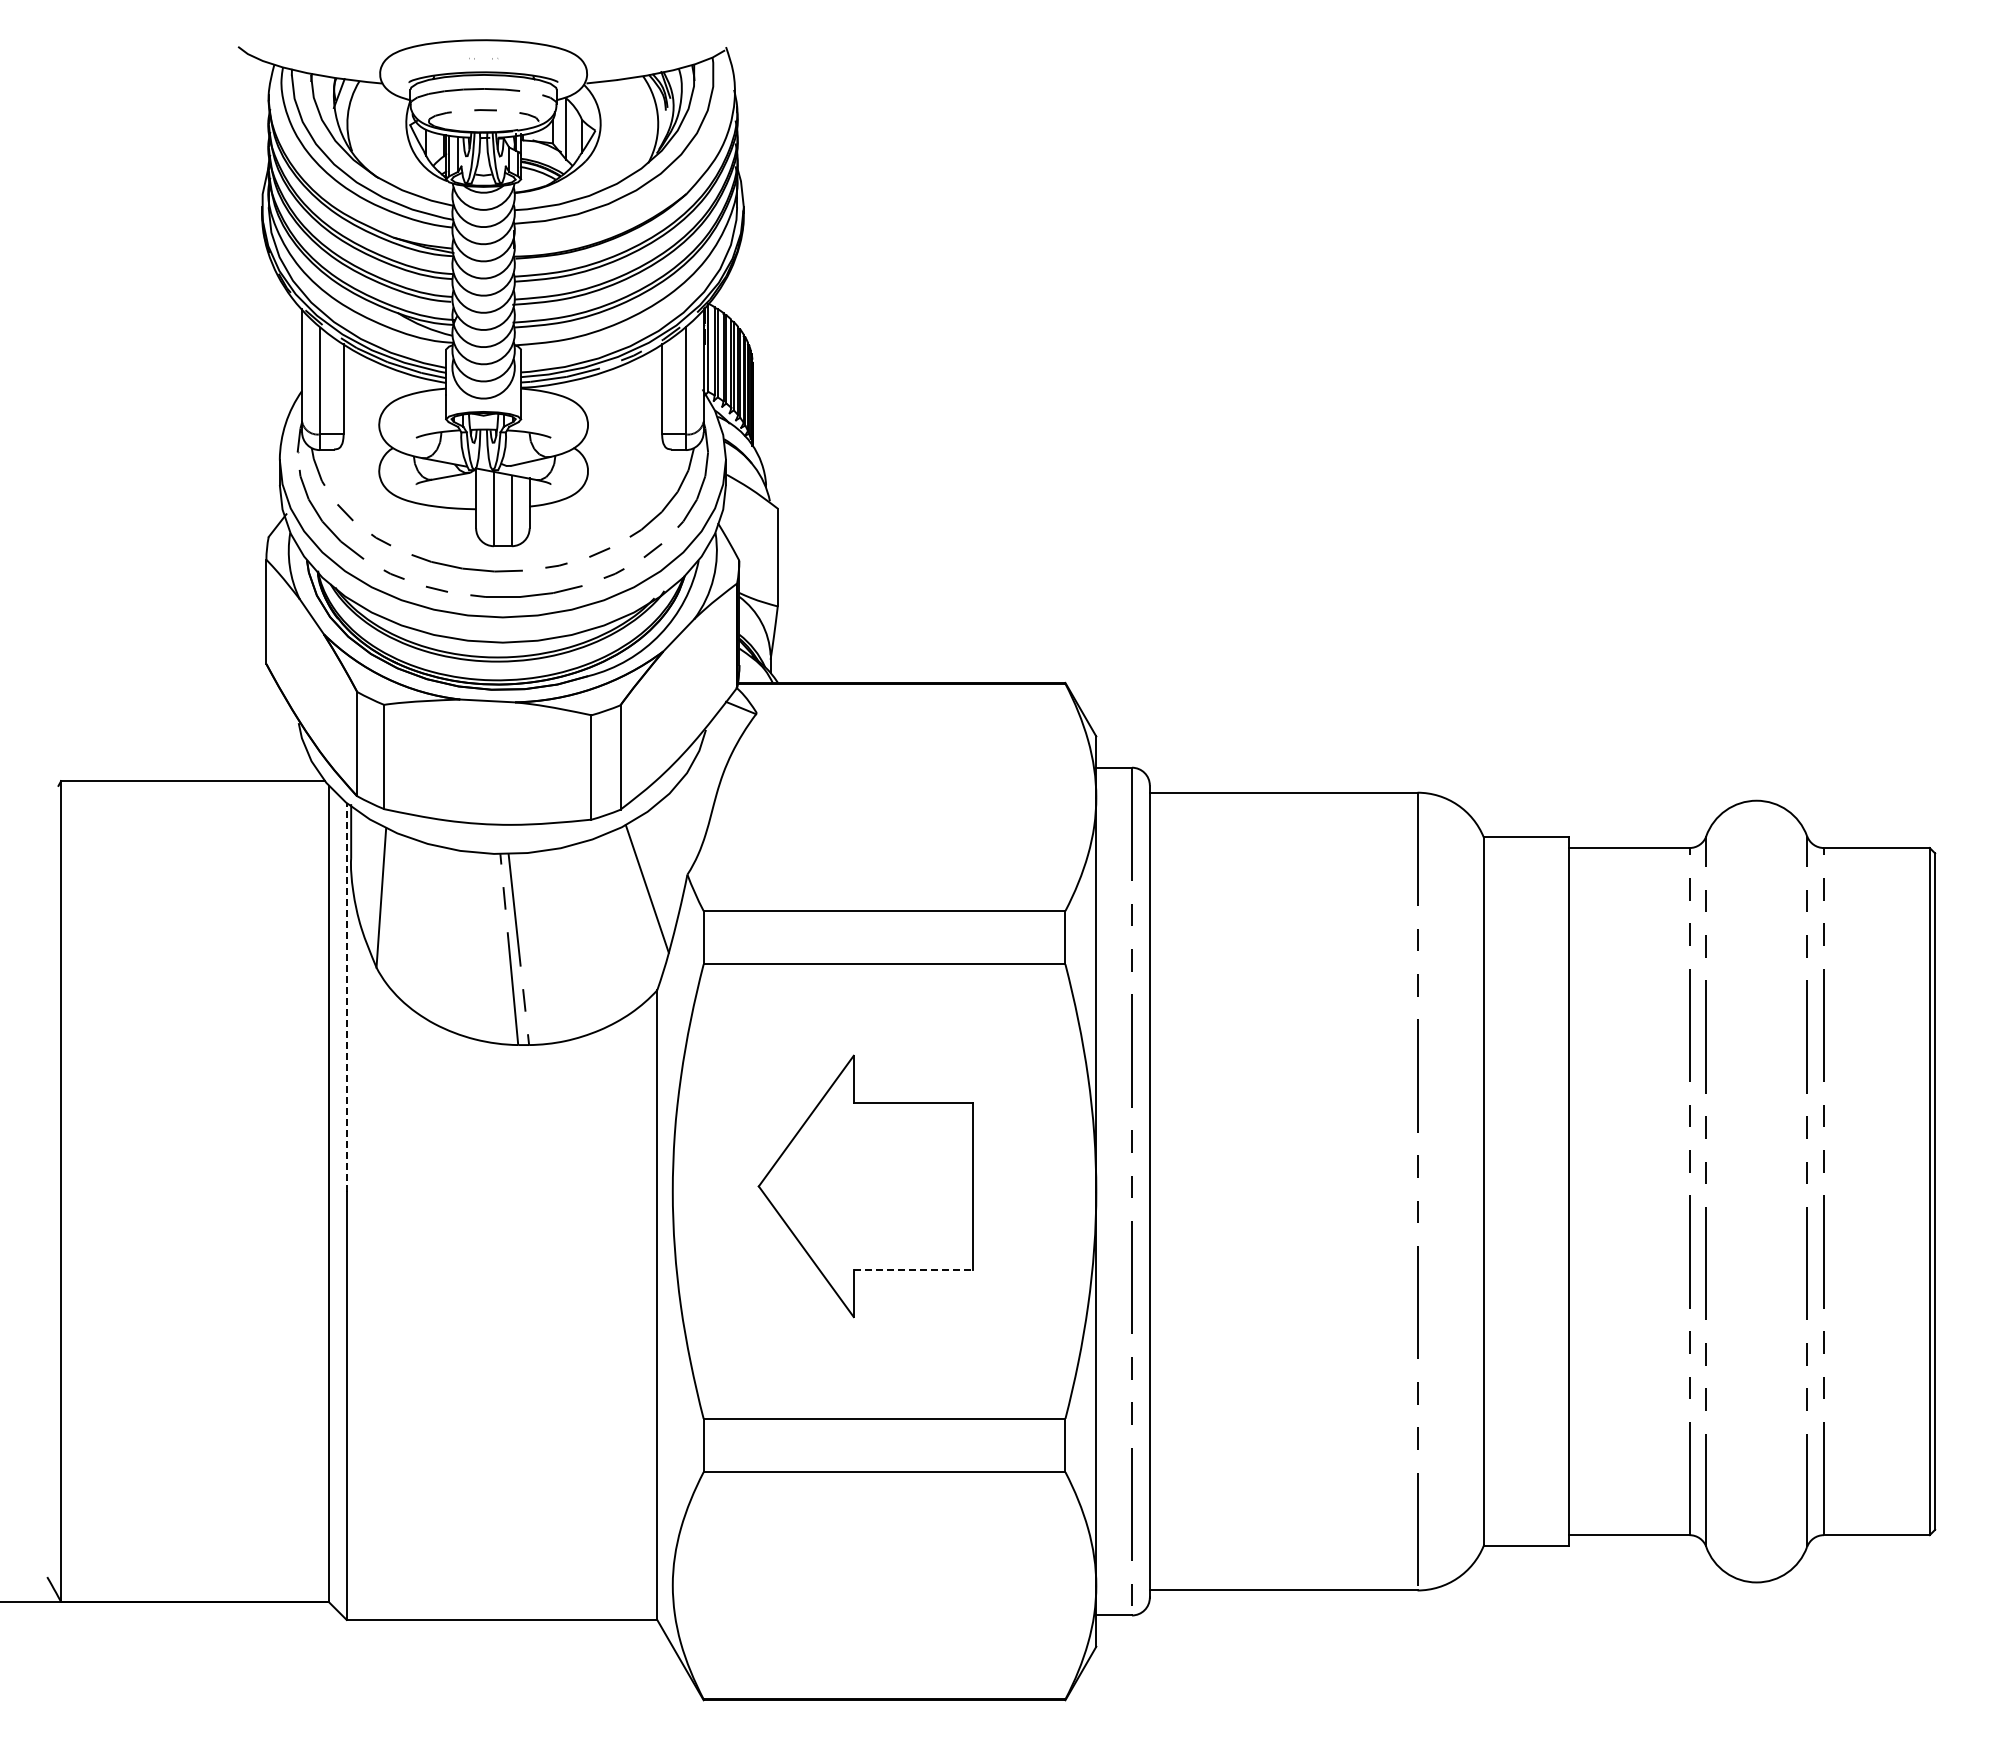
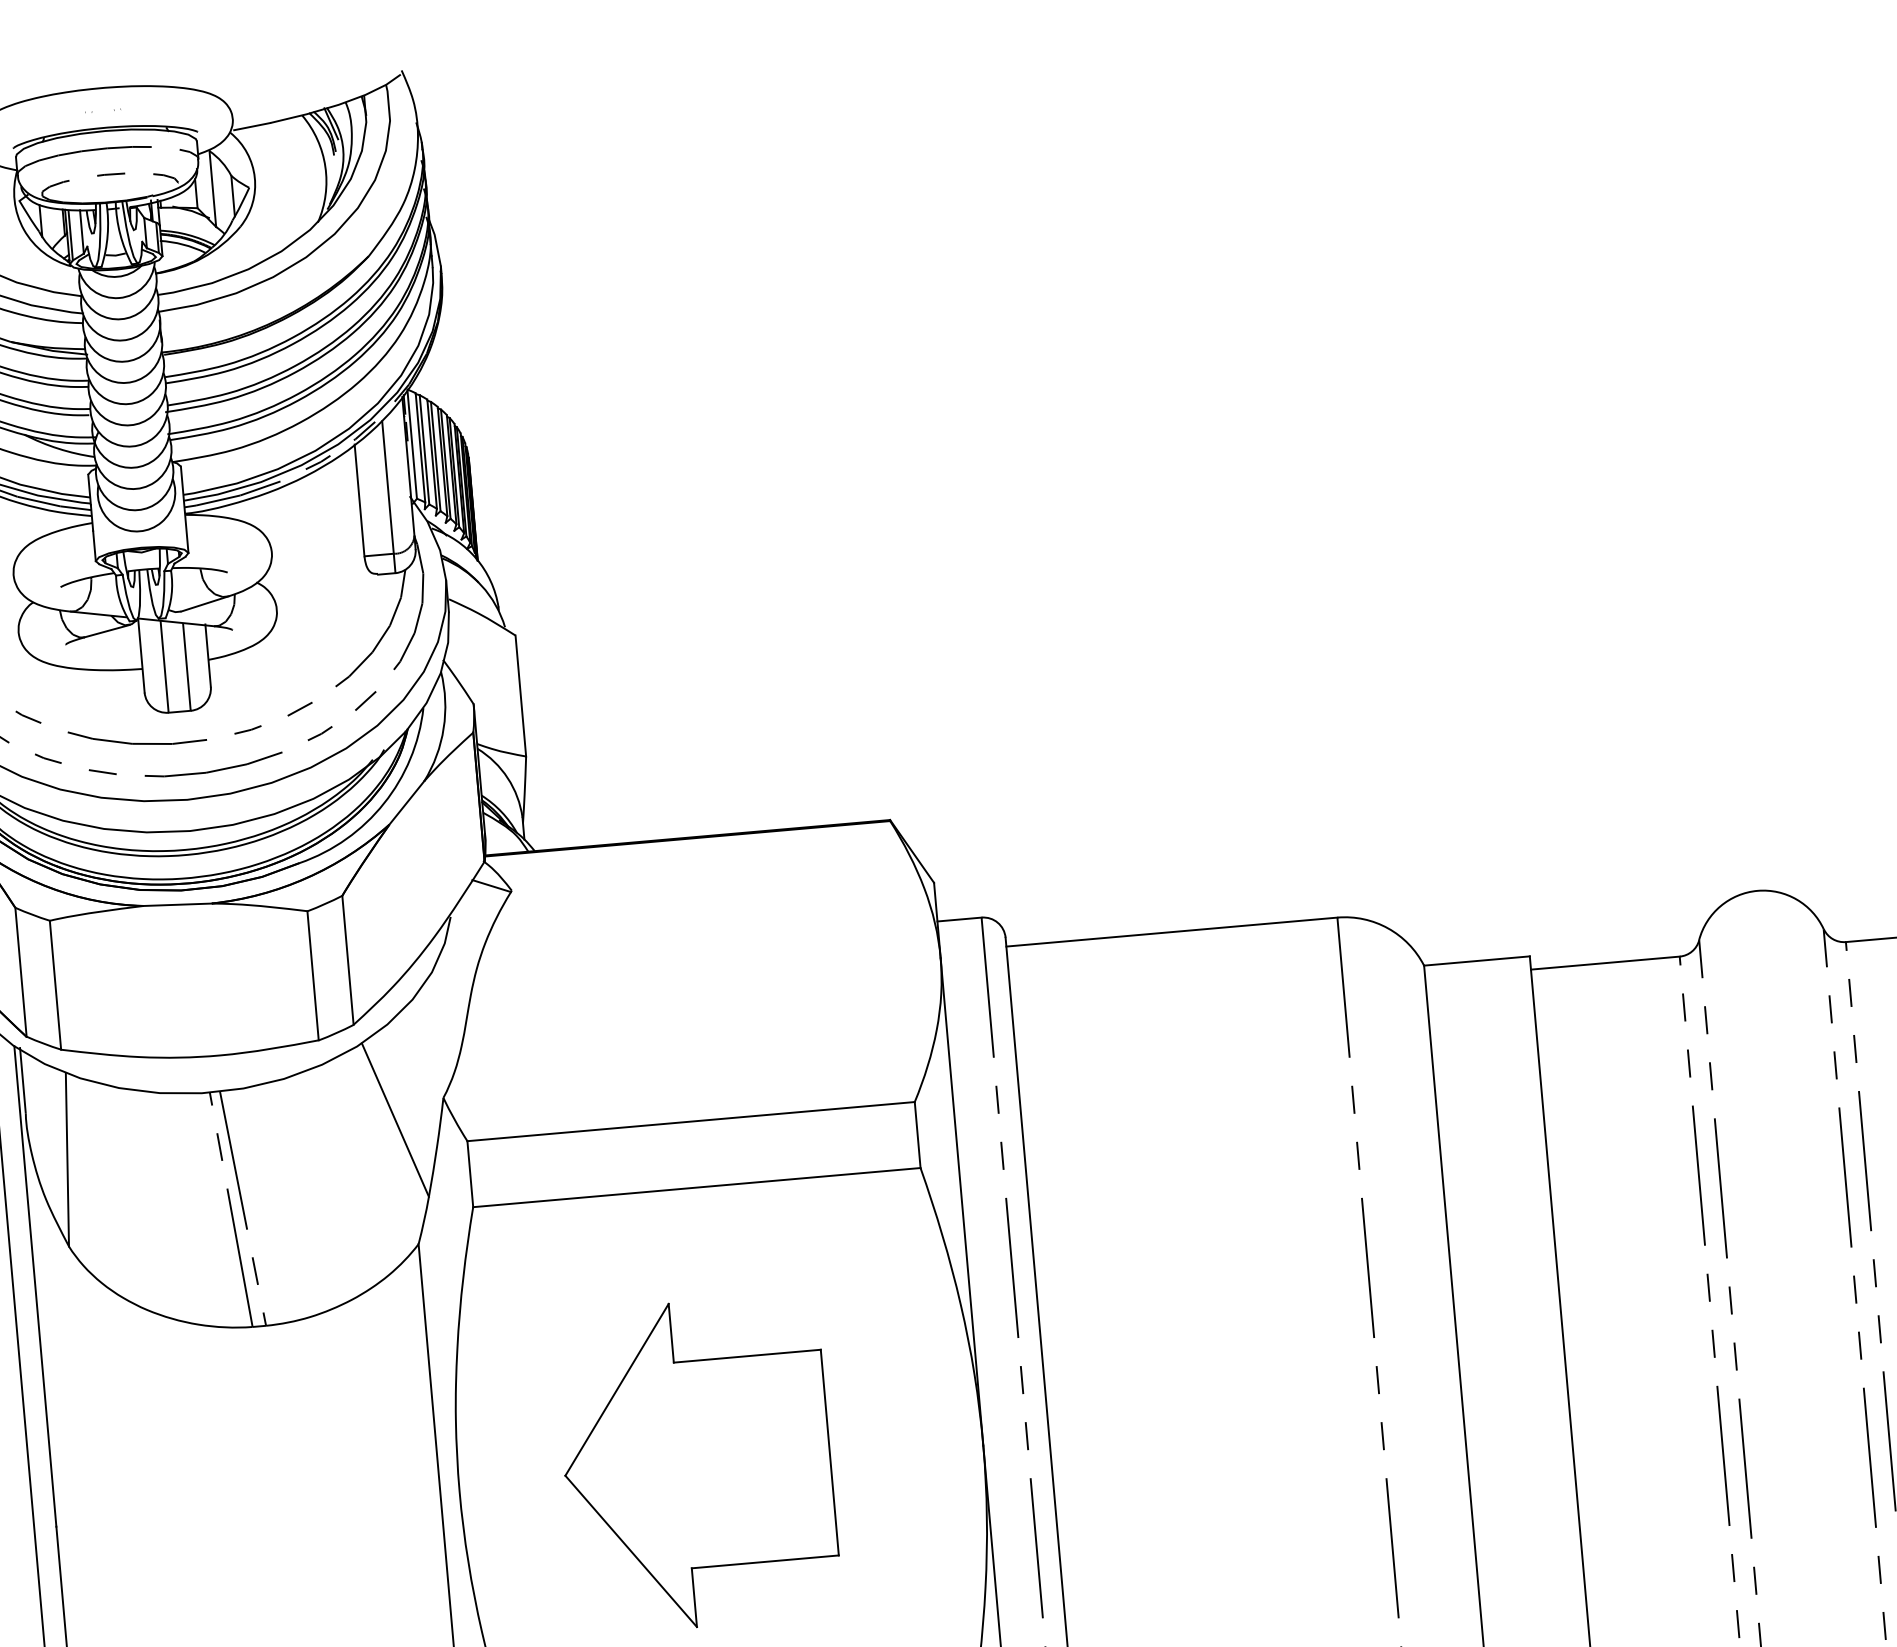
line: (346, 996) -> (34, 1285), dashed -> solid
line: (913, 1269) -> (765, 1561), dashed -> solid

